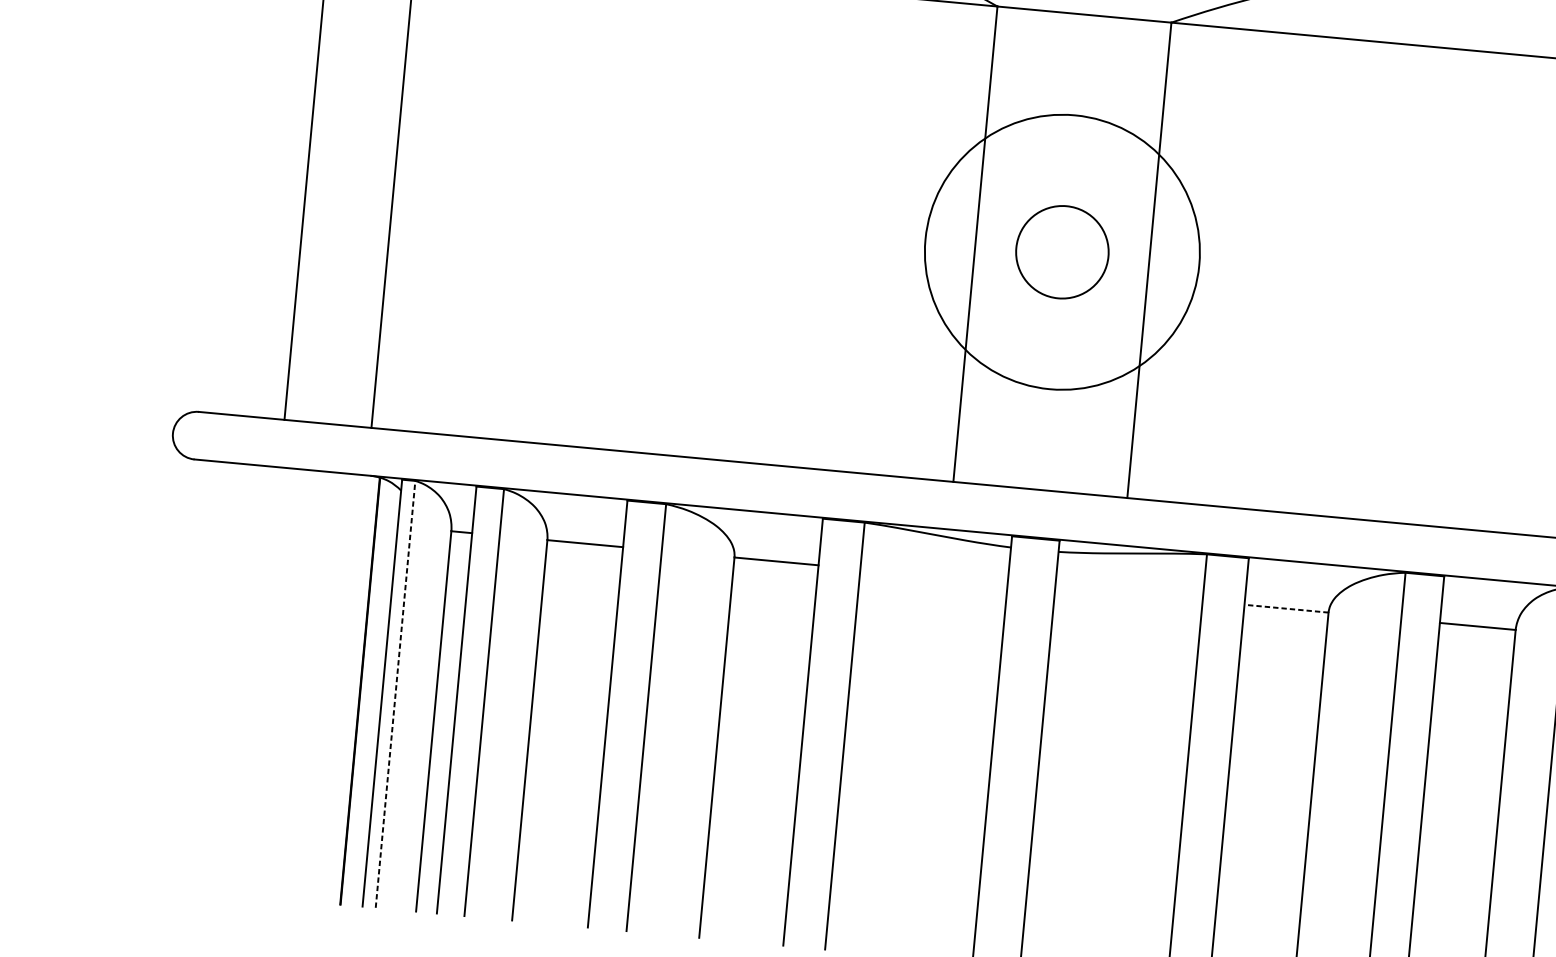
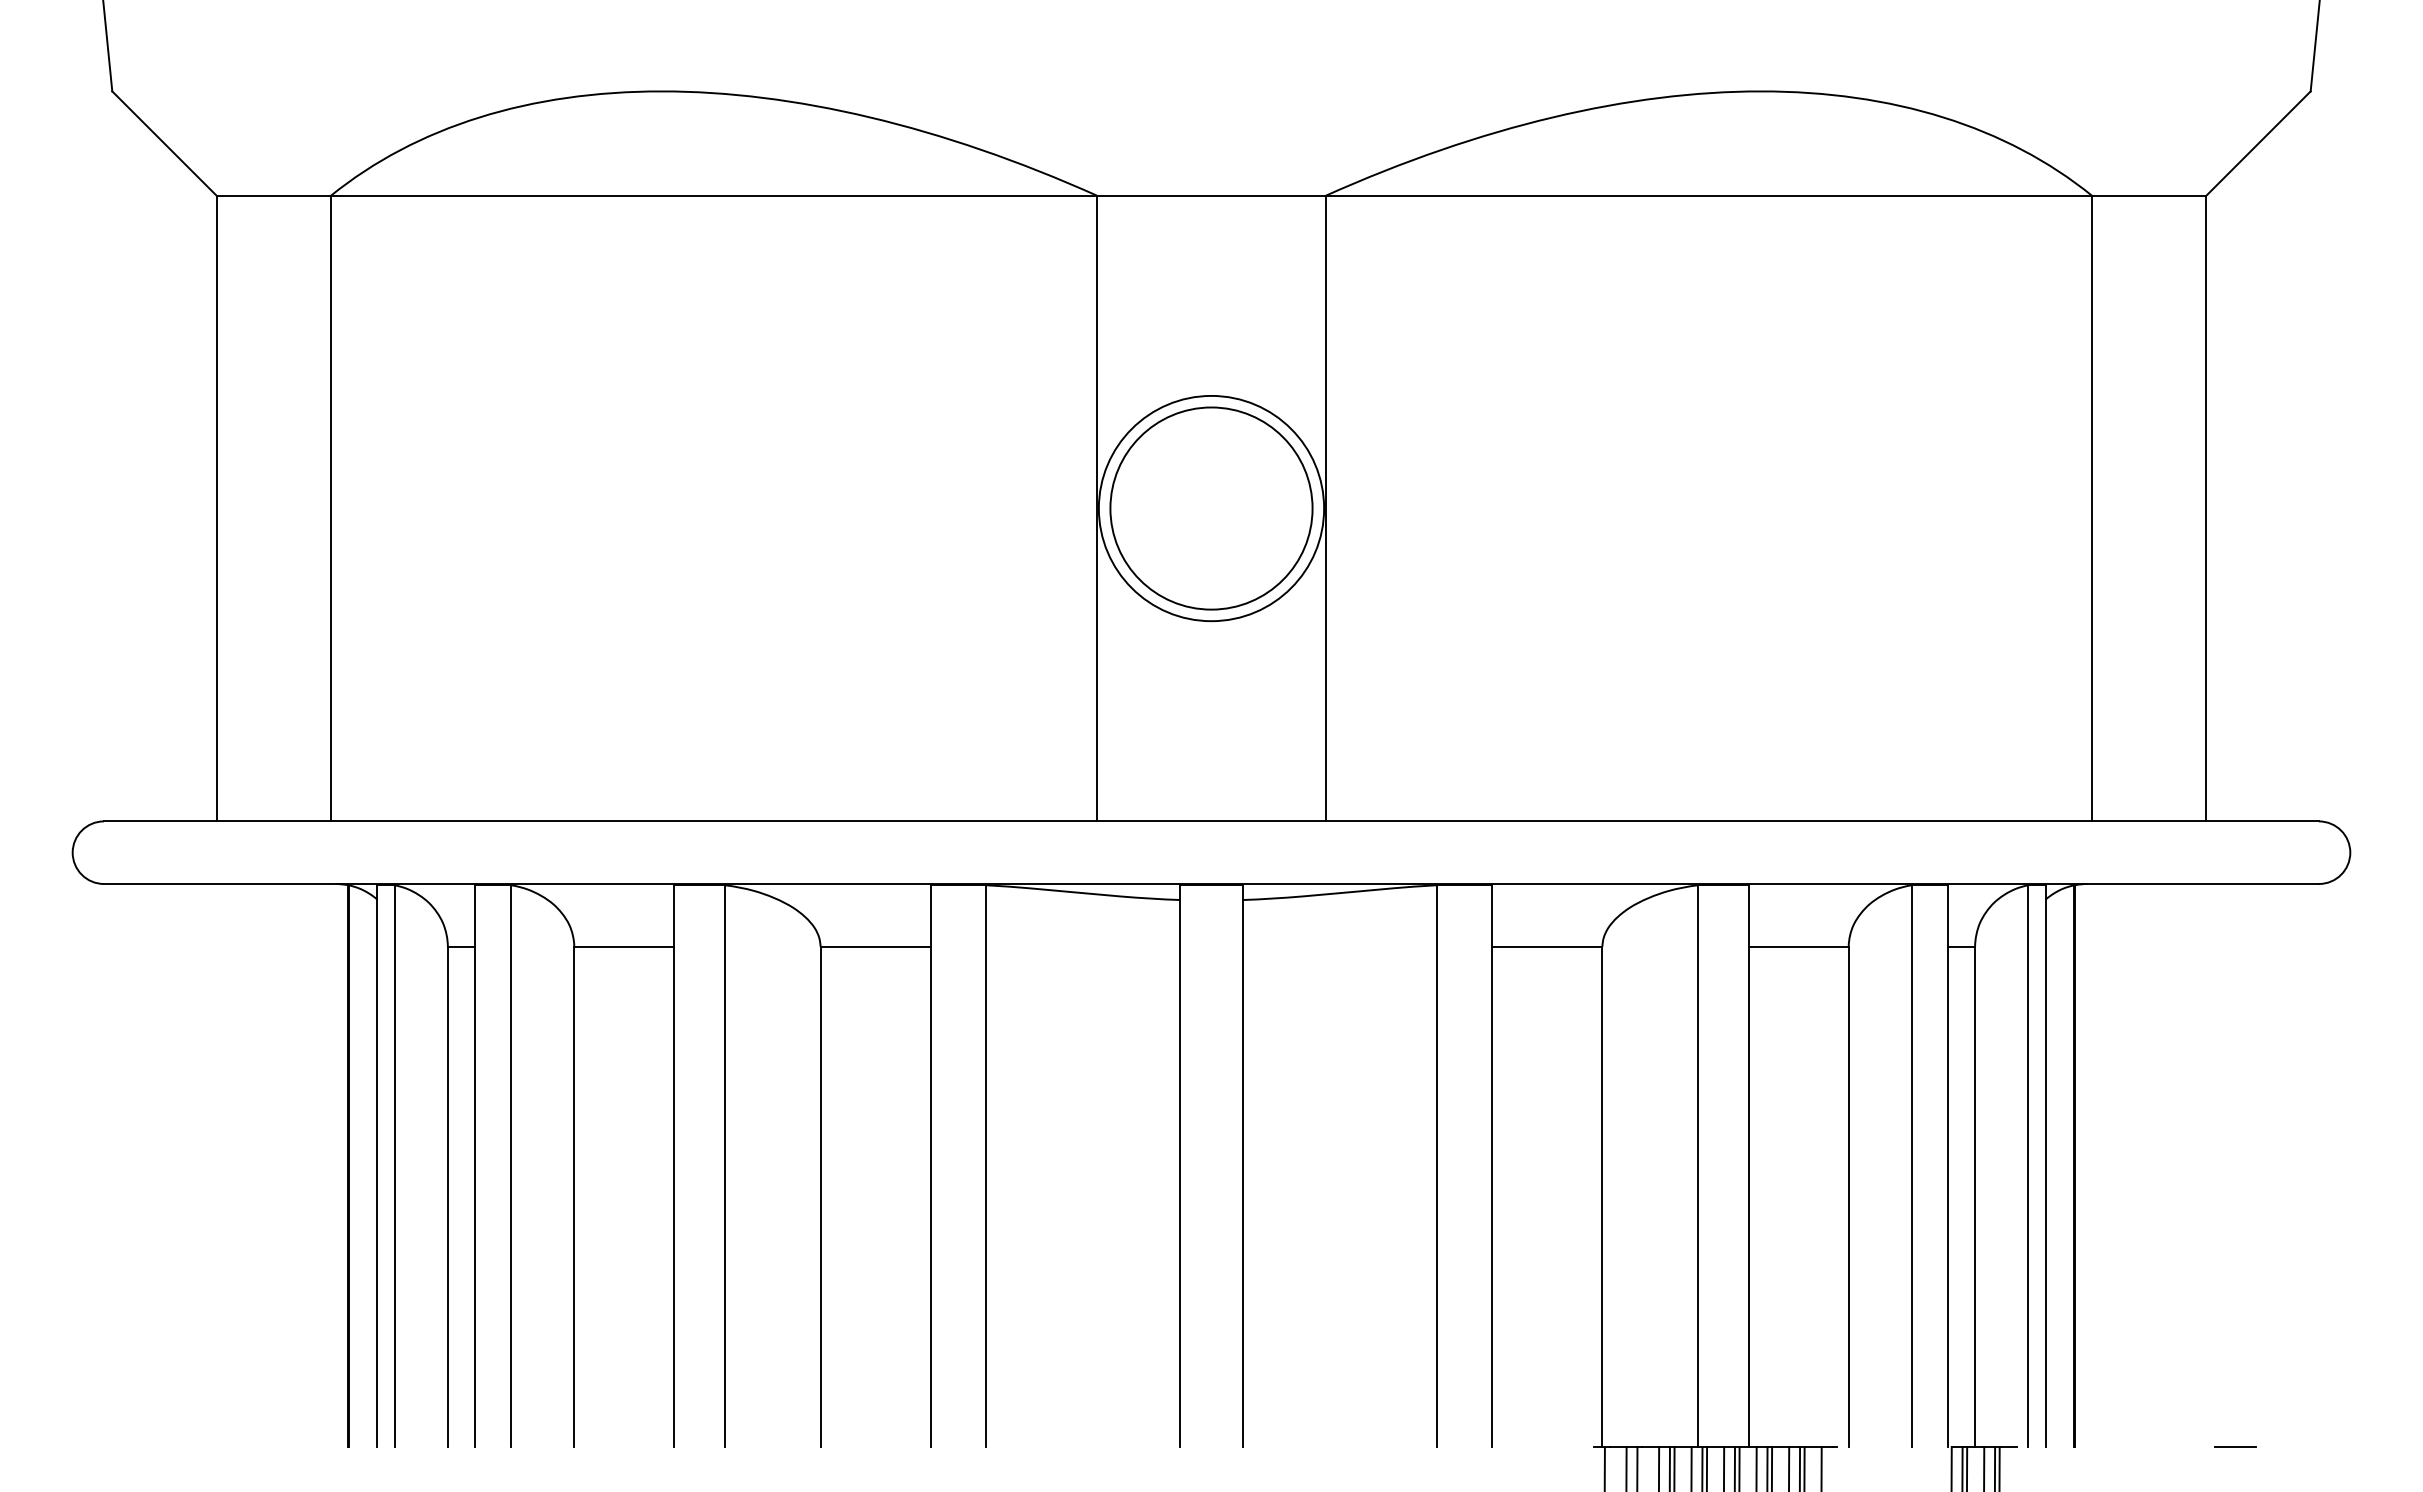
circle: (1062, 252) -> (1211, 508), size x0.62
circle: (1062, 252) -> (1211, 508), size x1.67
line: (1286, 608) -> (1546, 946), dashed -> solid
line: (395, 694) -> (394, 1166), dashed -> solid

